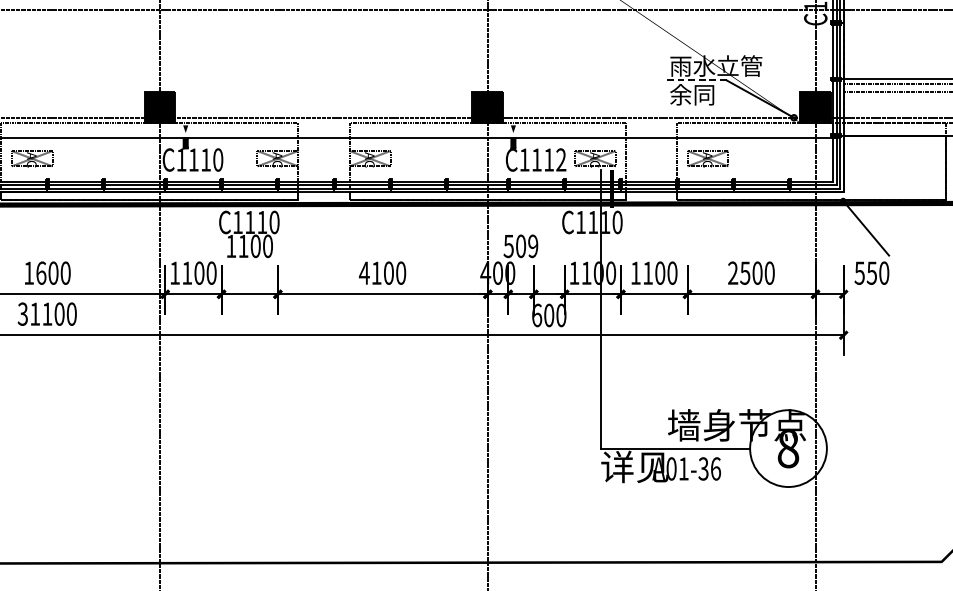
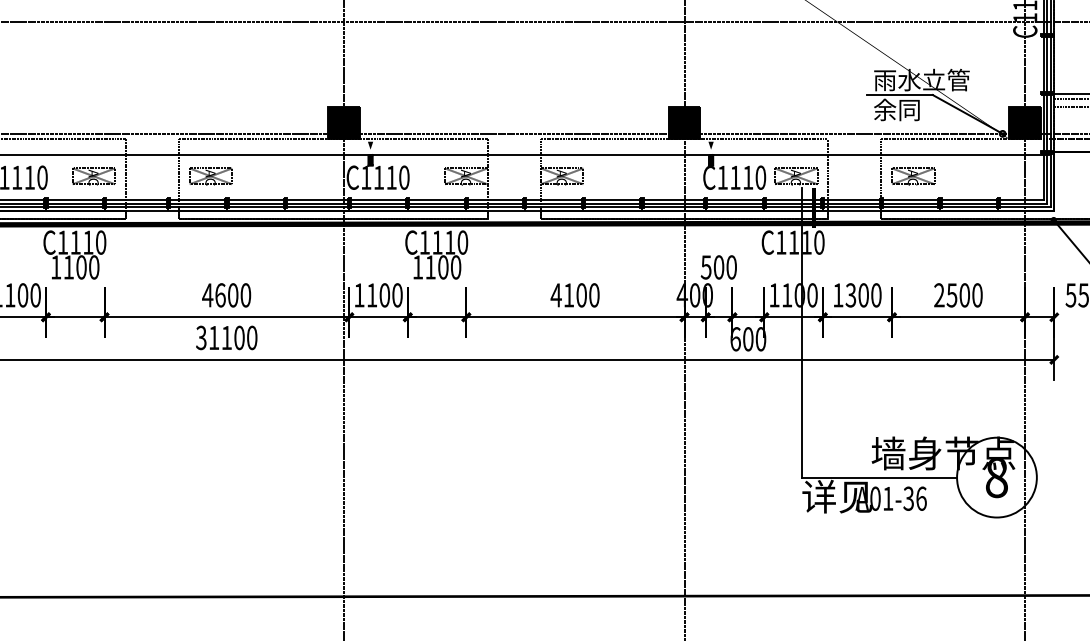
line: (695, 80) -> (900, 95), dashed -> solid
text: (560, 159) -> (760, 177), C1112 -> C1110
text: (533, 246) -> (731, 267), 509 -> 500
text: (28, 273) -> (207, 295), 1600 -> 4600
text: (647, 273) -> (850, 295), 1100 -> 1300

